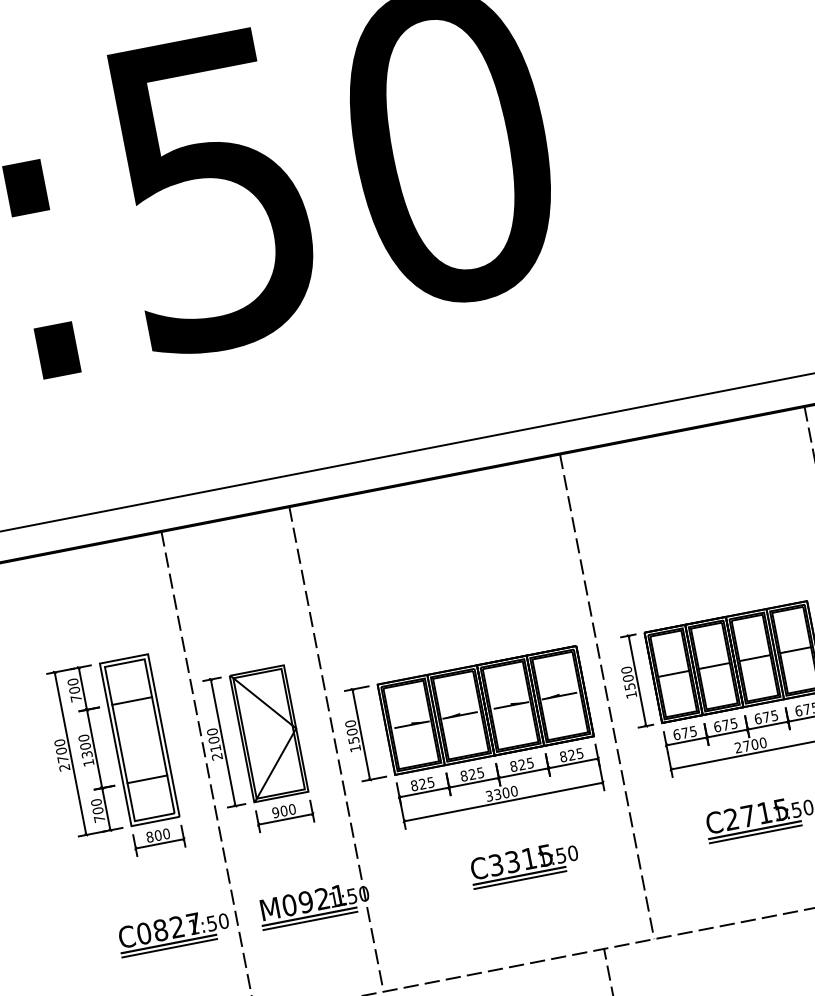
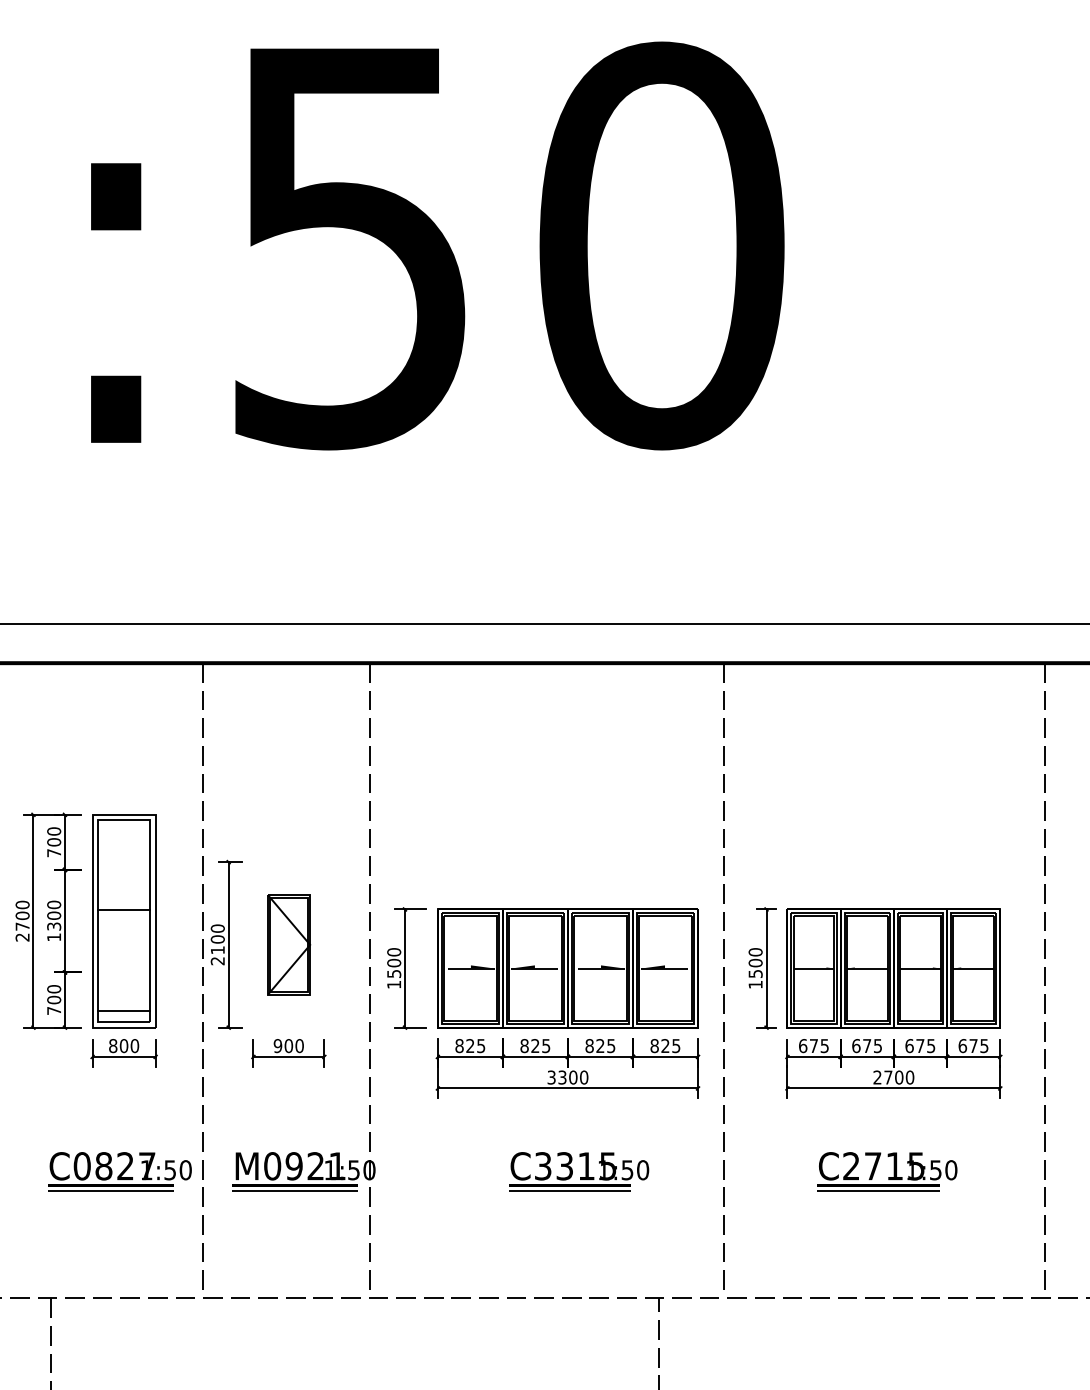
line: (132, 700) -> (124, 909), moved
part: (268, 733) -> (288, 944), size x0.6
line: (147, 779) -> (124, 1011), moved

